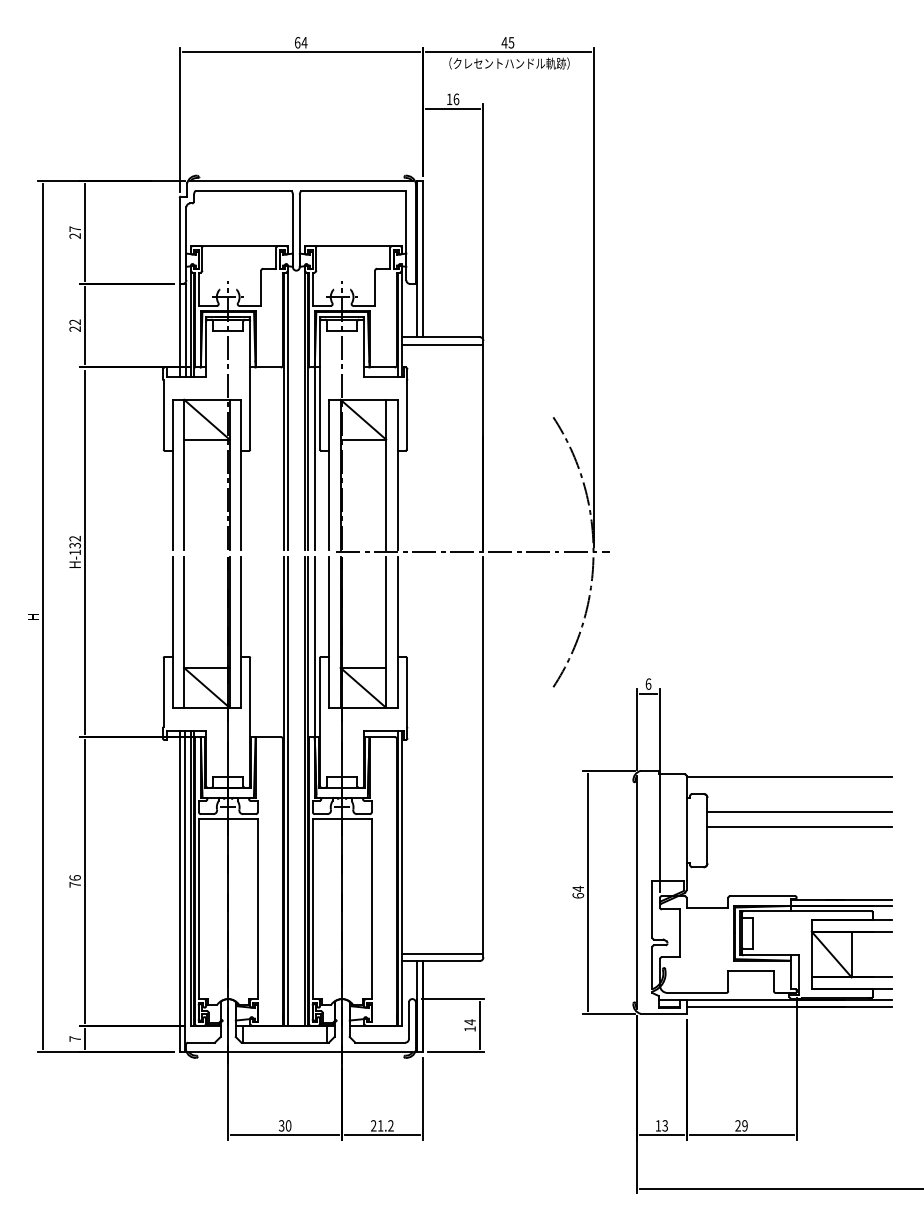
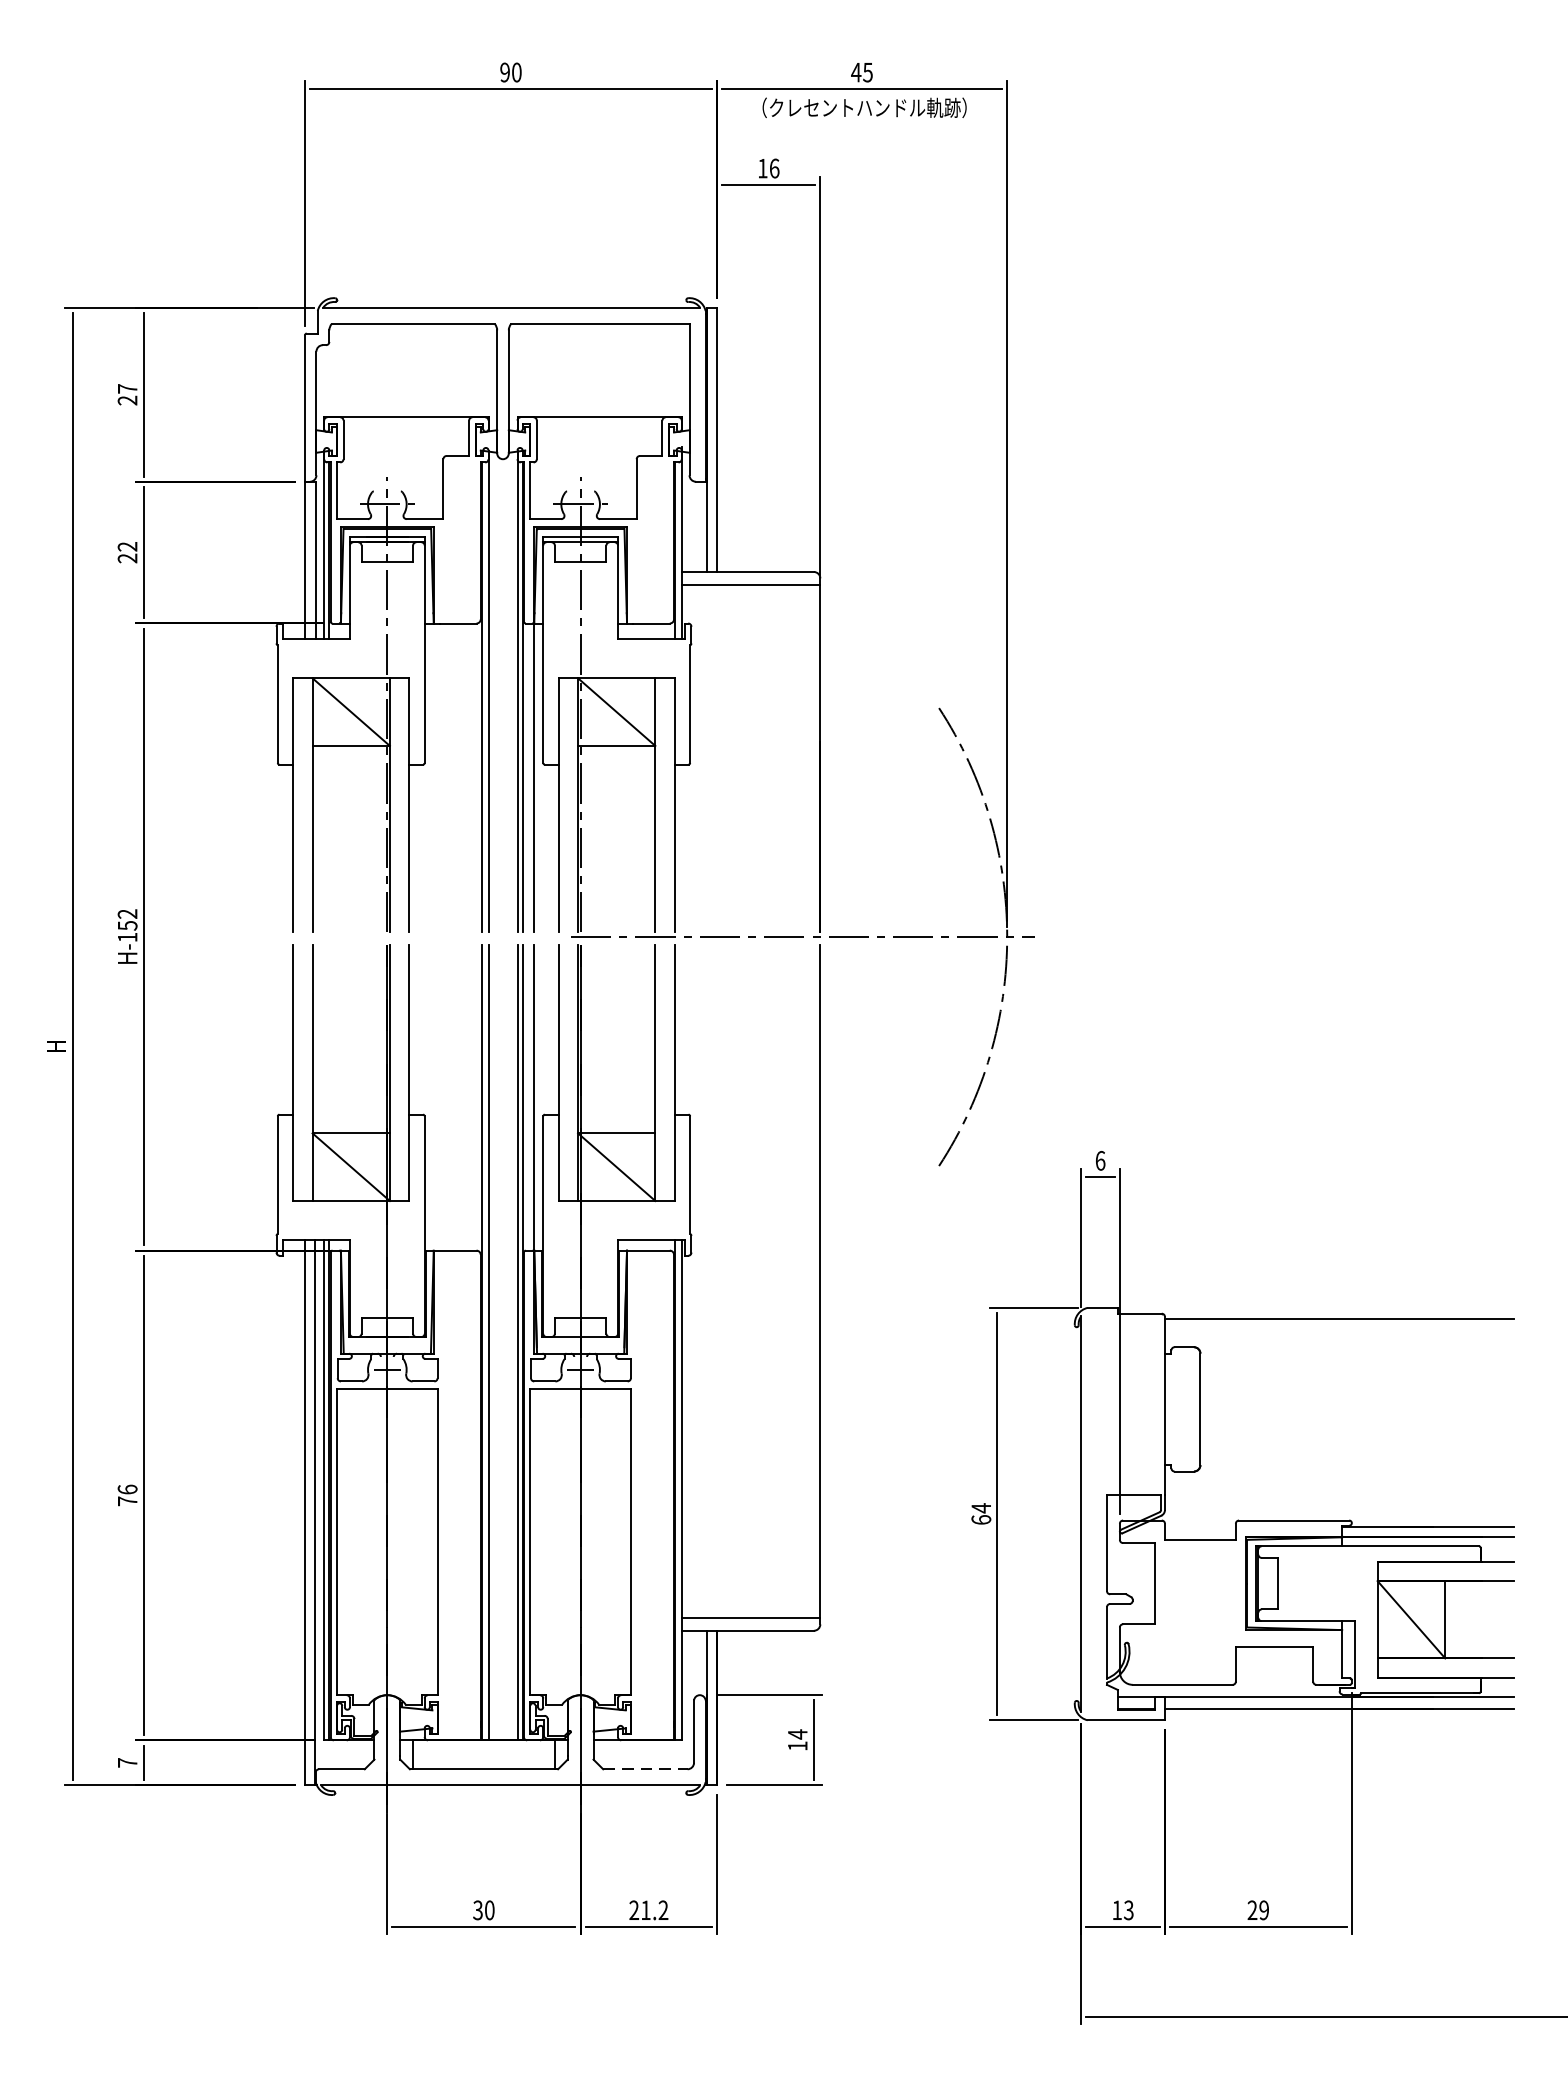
text: (300, 42) -> (509, 72), 64 -> 90
text: (74, 545) -> (126, 925), H-132 -> H-152
line: (799, 811) -> (1356, 1376), removed
line: (799, 827) -> (1356, 1404), removed
line: (380, 1042) -> (645, 1768), solid -> dashed

